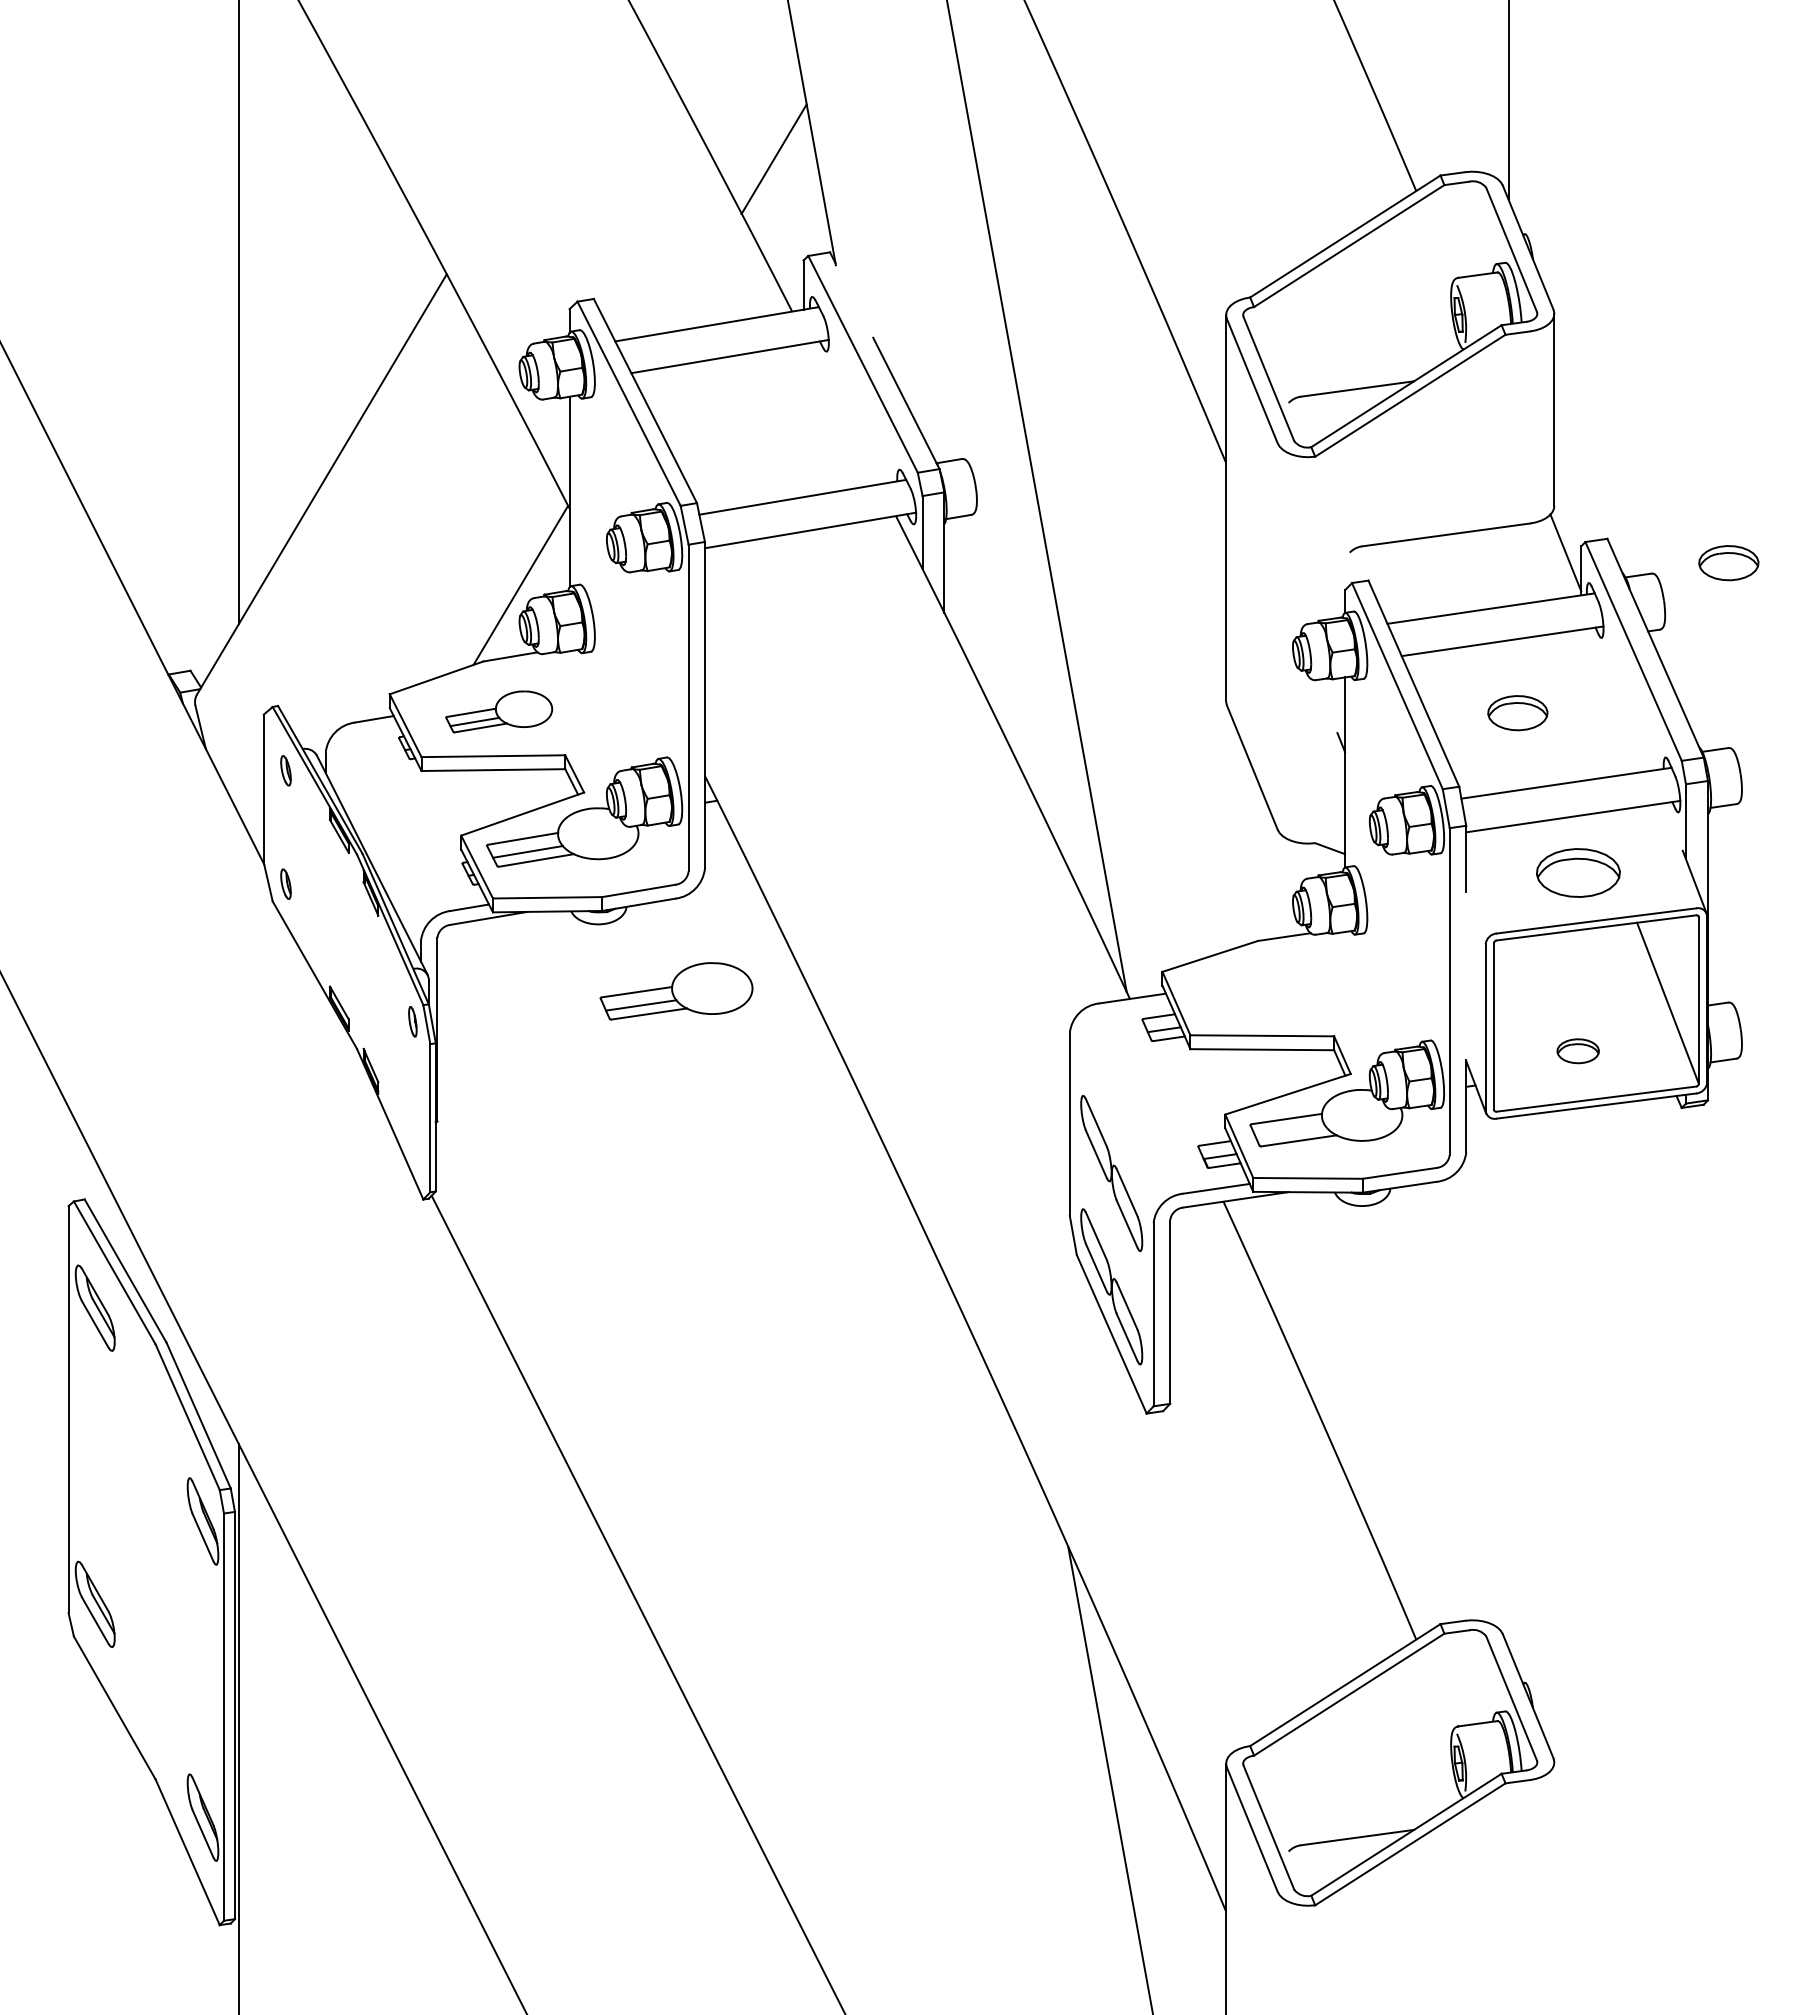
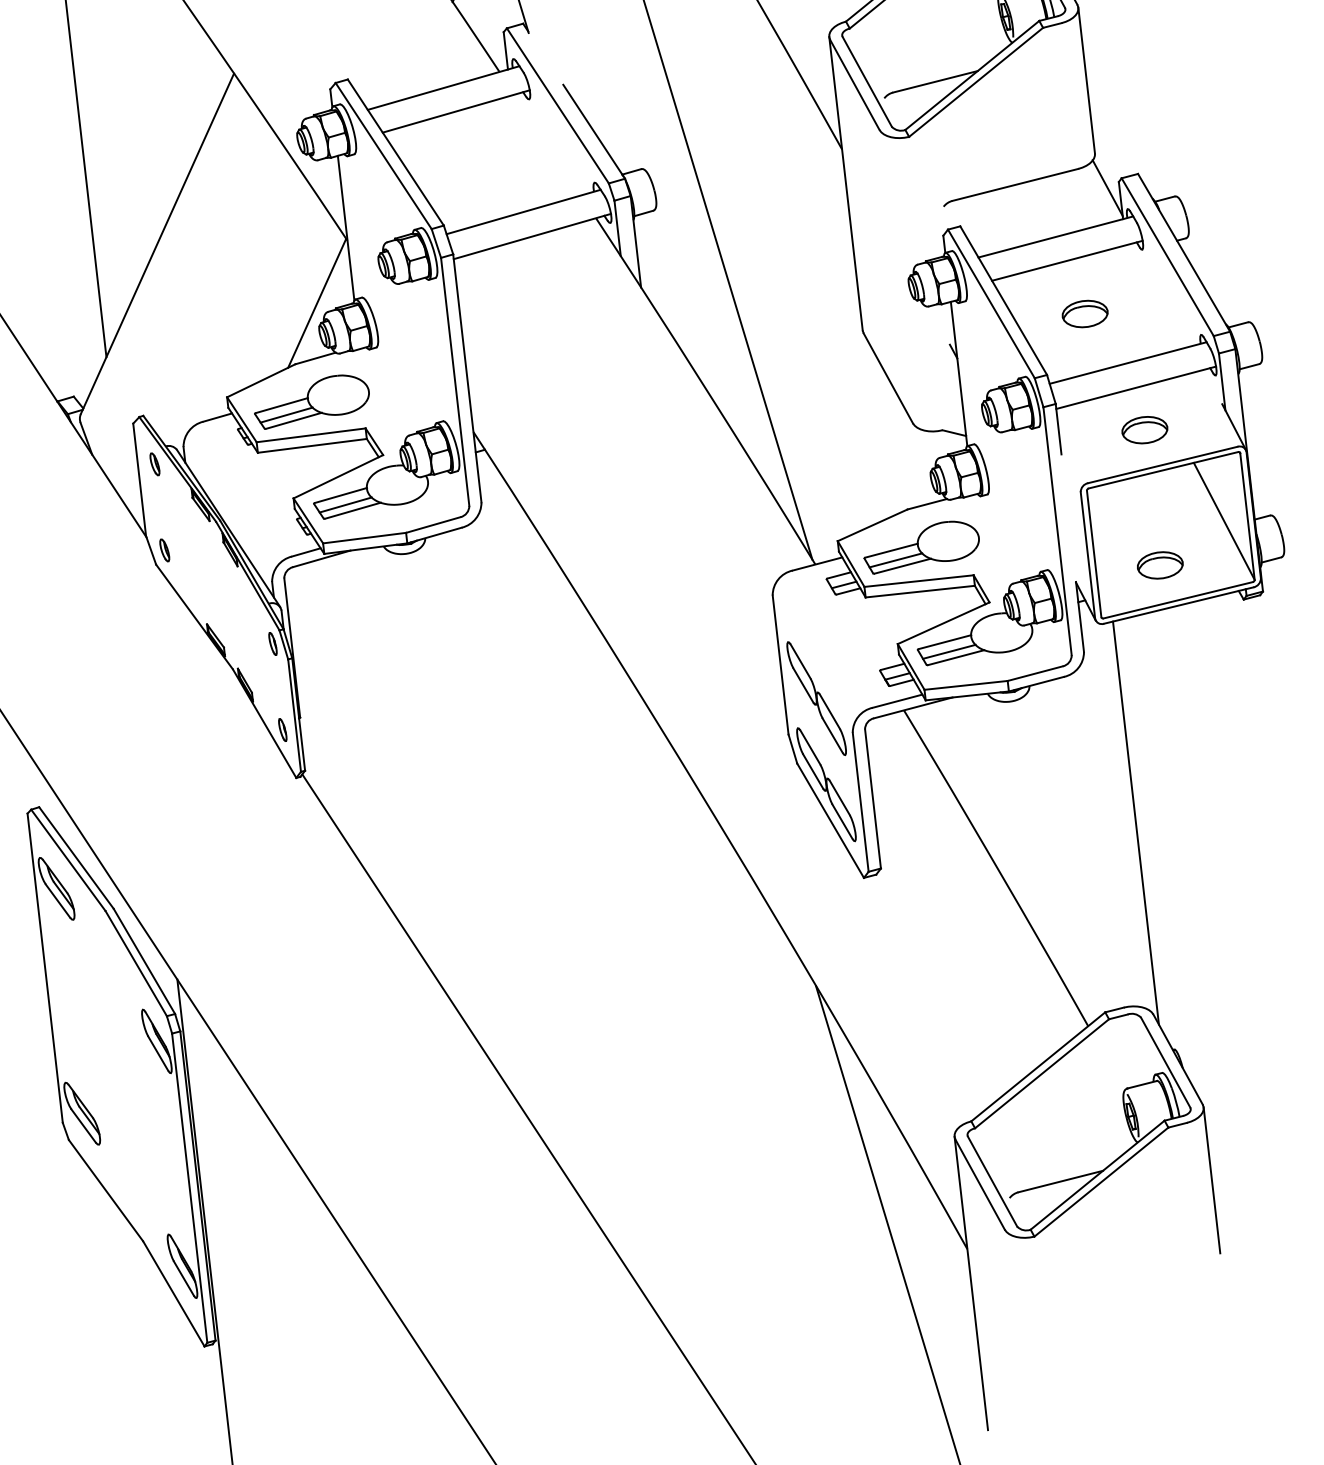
part: (1728, 563) -> (1232, 182), removed
part: (498, 711) -> (311, 400), size x1.43
part: (1577, 872) -> (1144, 429), size x0.71
part: (676, 991) -> (921, 546), moved
part: (1577, 1051) -> (1159, 565), size x1.43
line: (1290, 1132) -> (948, 652), added
part: (412, 1134) -> (282, 729), added
line: (1508, 1382) -> (1135, 823), added
line: (1554, 1858) -> (1212, 1180), added

